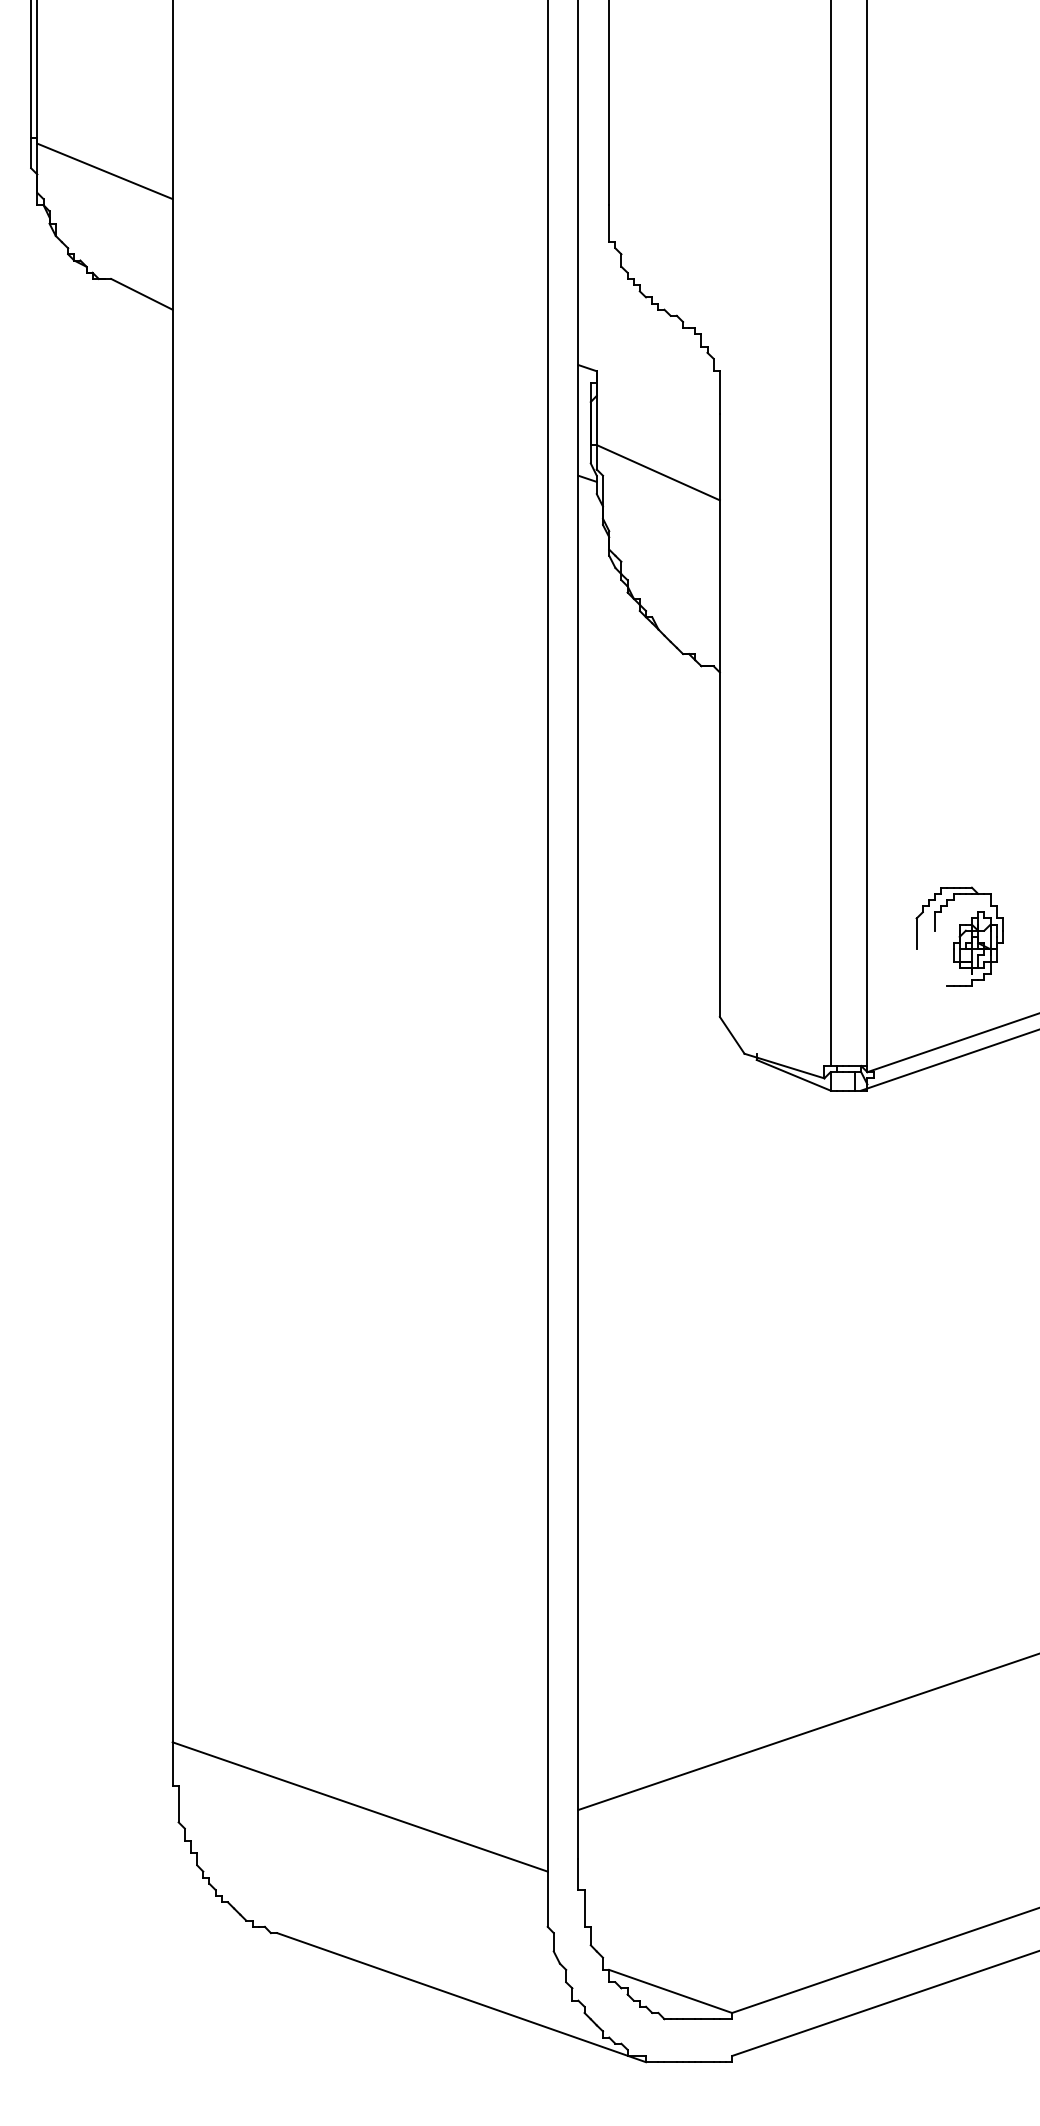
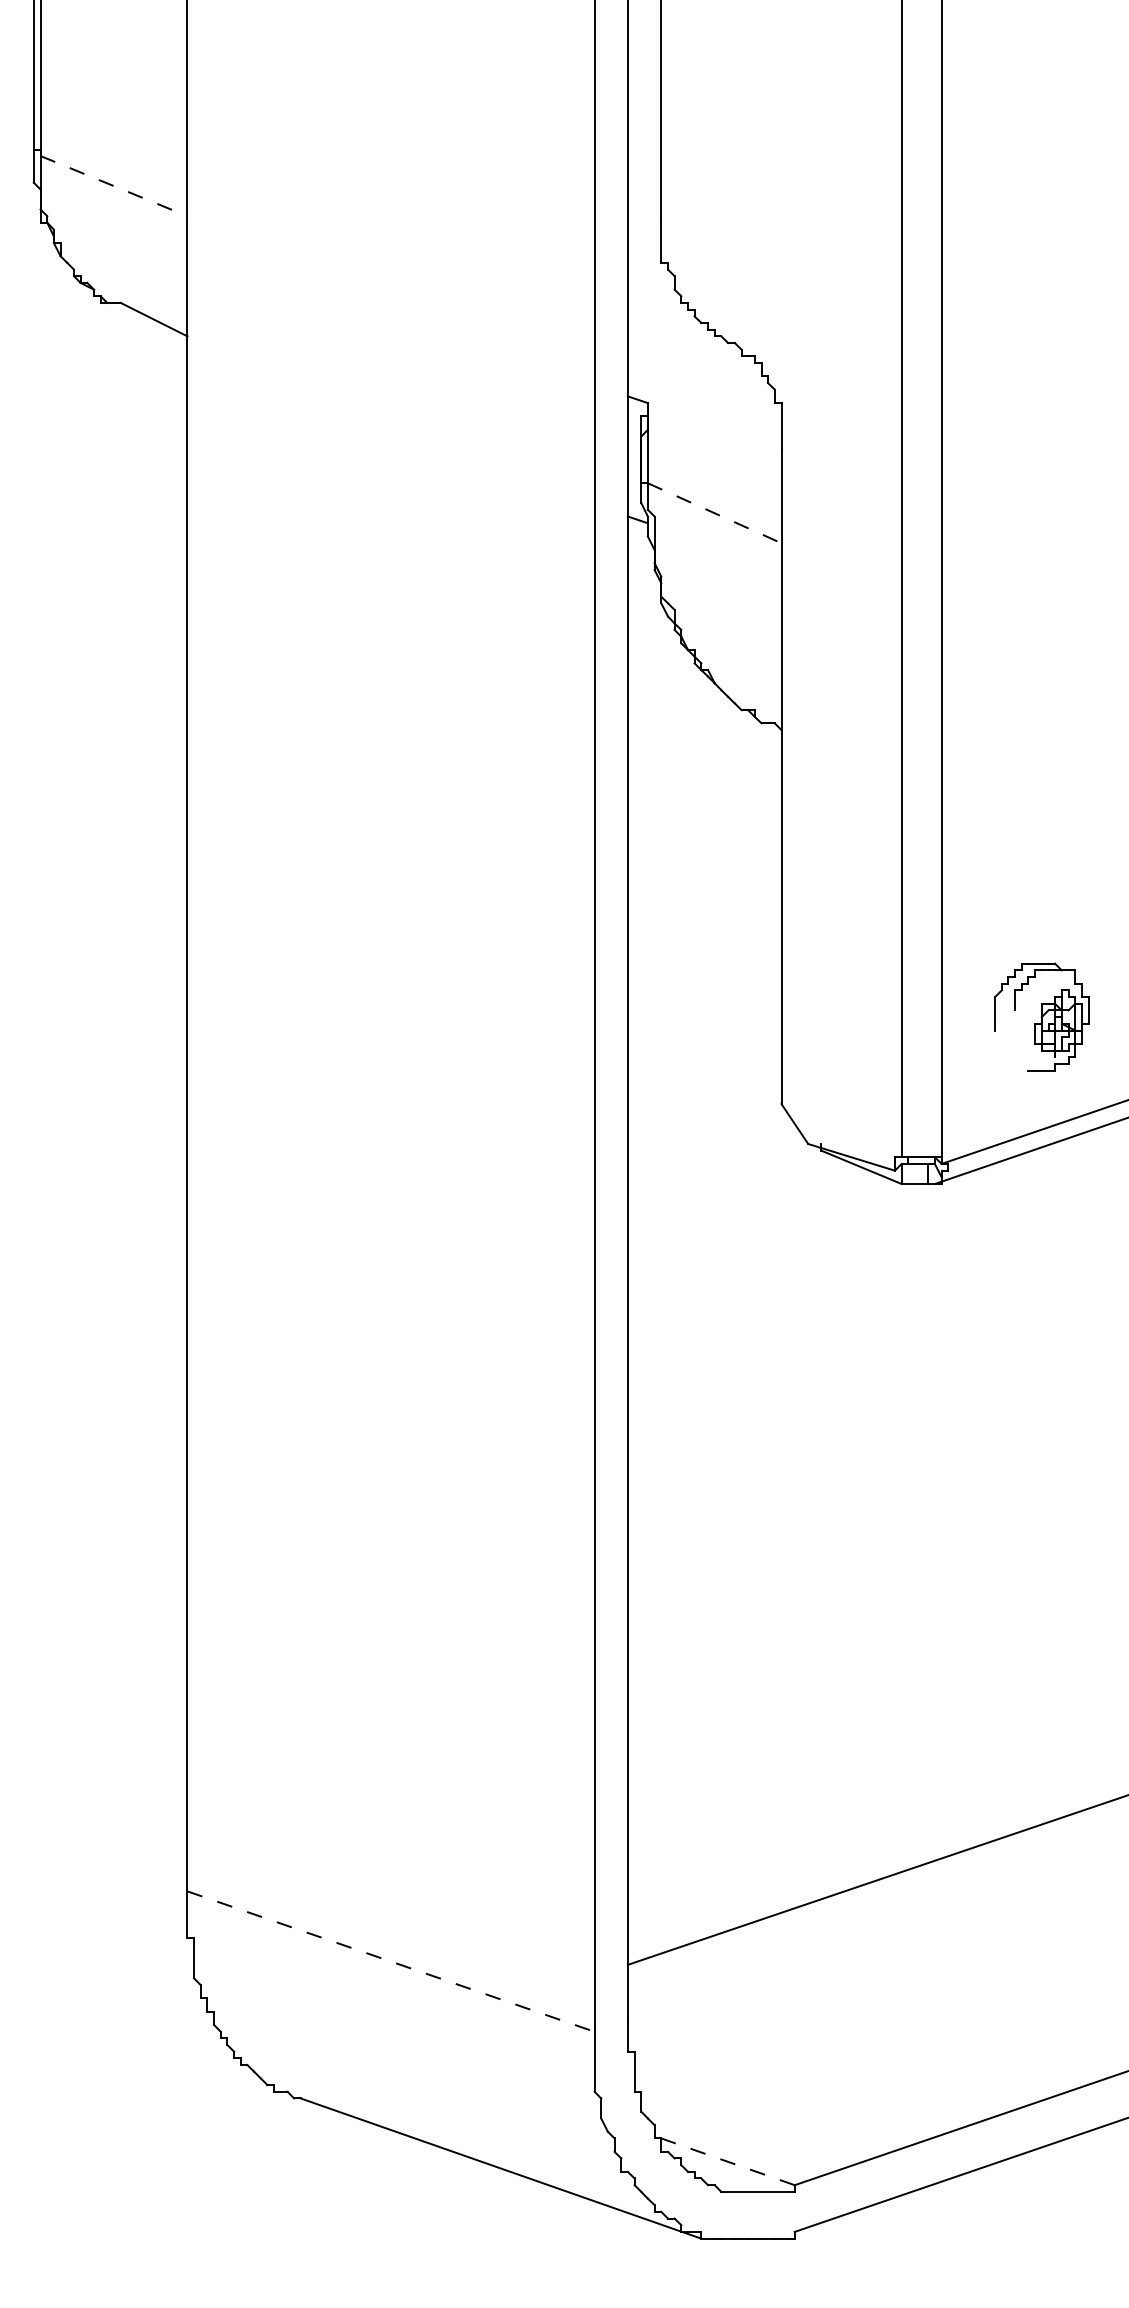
line: (105, 171) -> (114, 186), solid -> dashed
line: (658, 472) -> (714, 513), solid -> dashed
line: (360, 1807) -> (391, 1962), solid -> dashed
line: (670, 1991) -> (727, 2161), solid -> dashed

